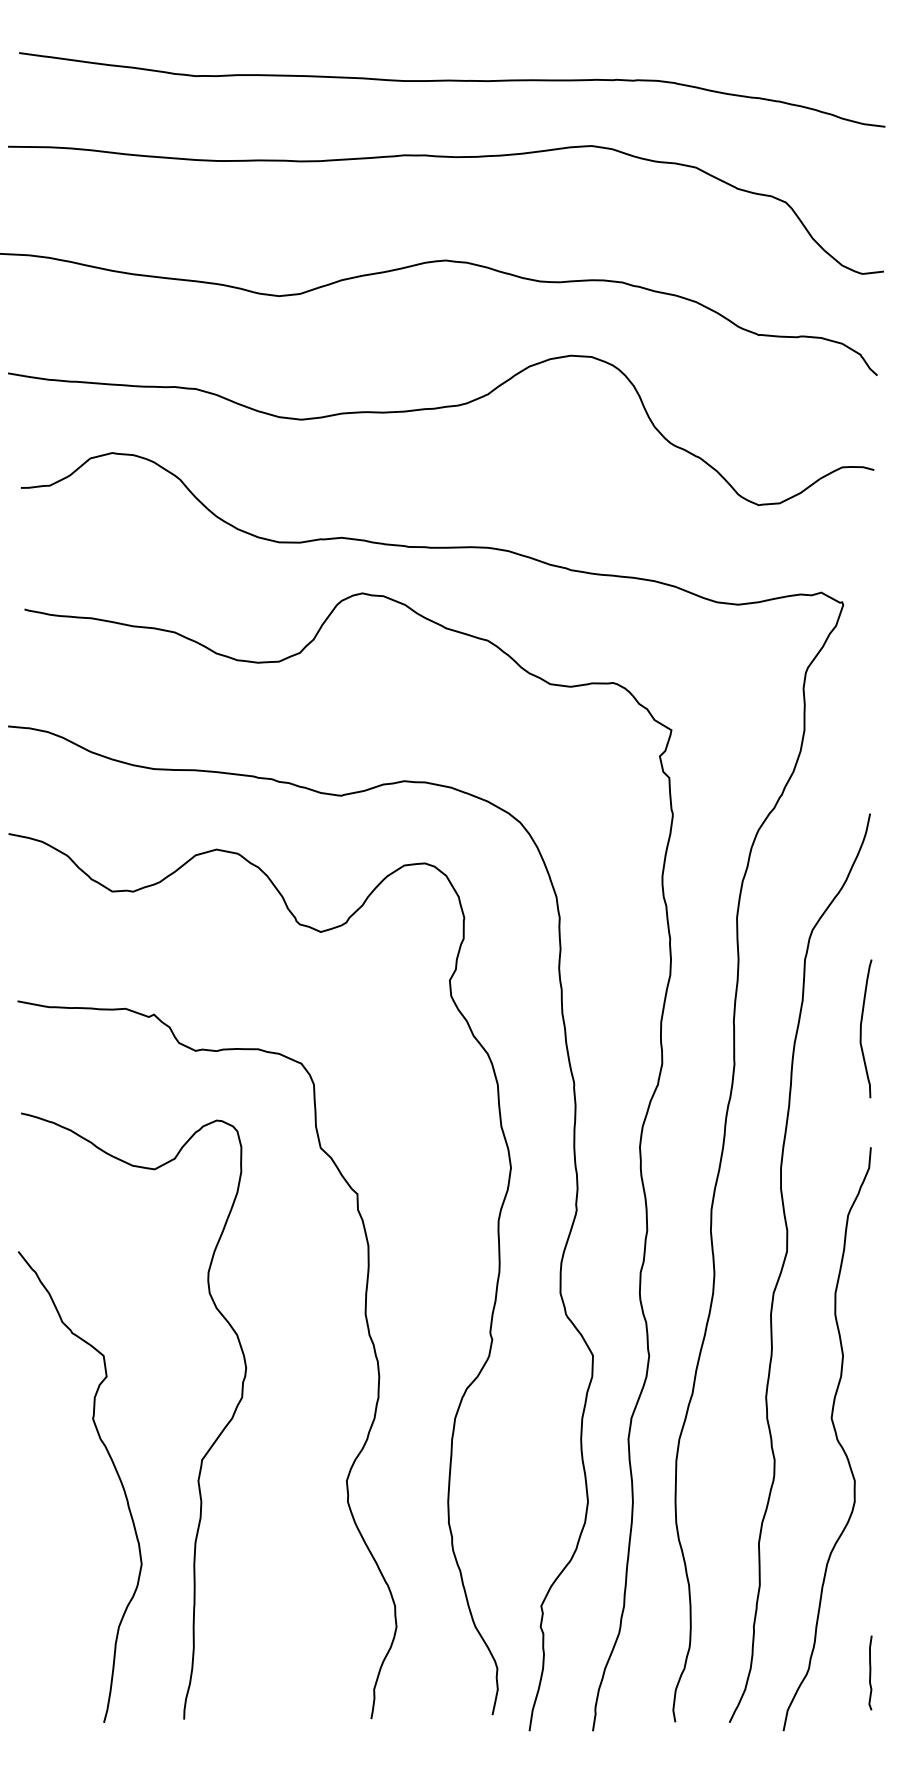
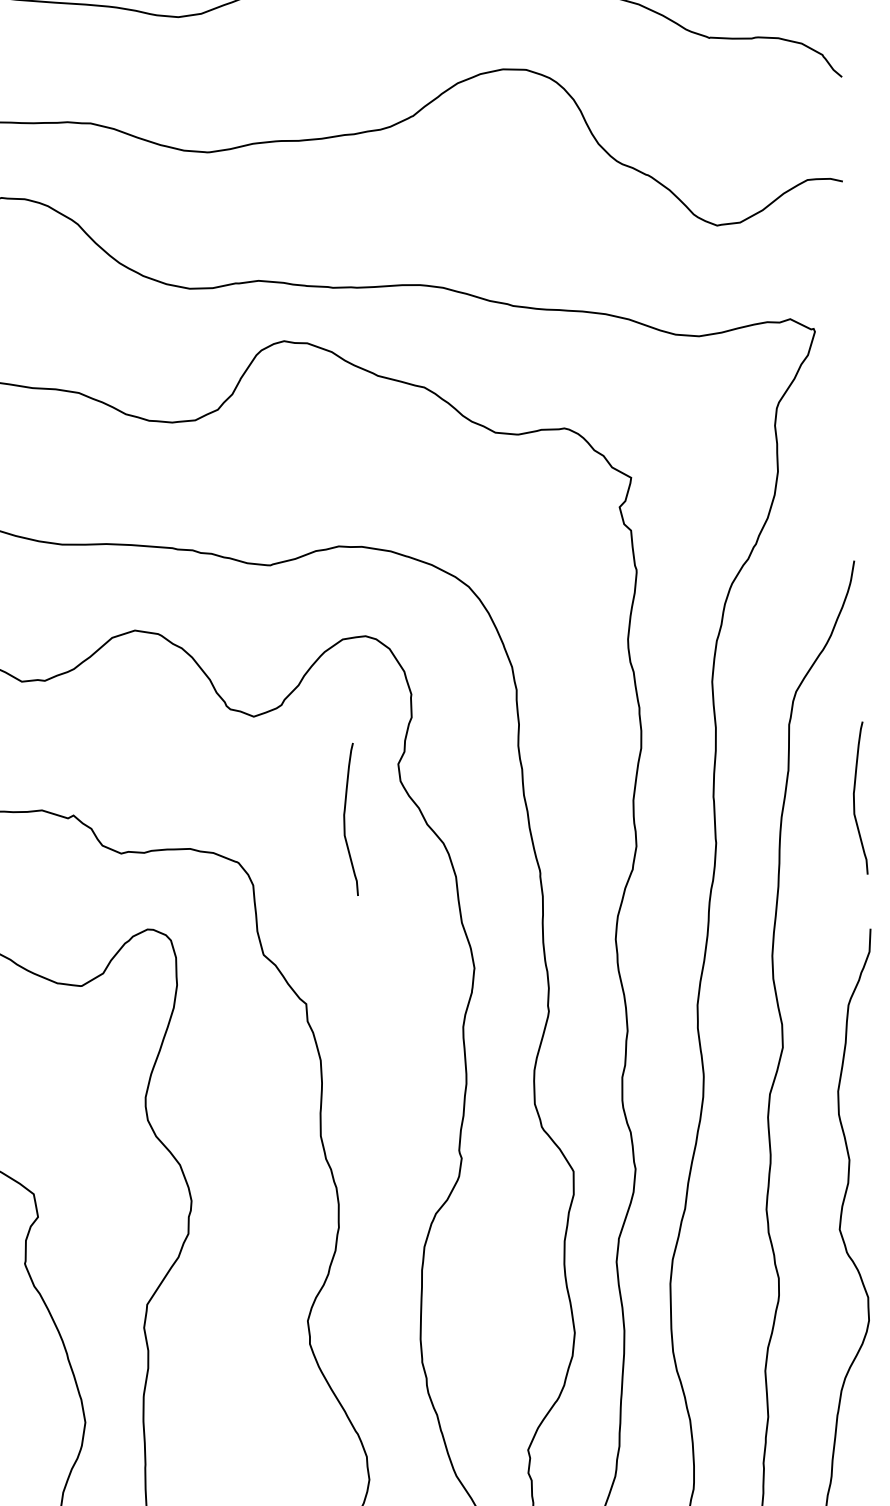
curve: (399, 1028) -> (345, 819), added

